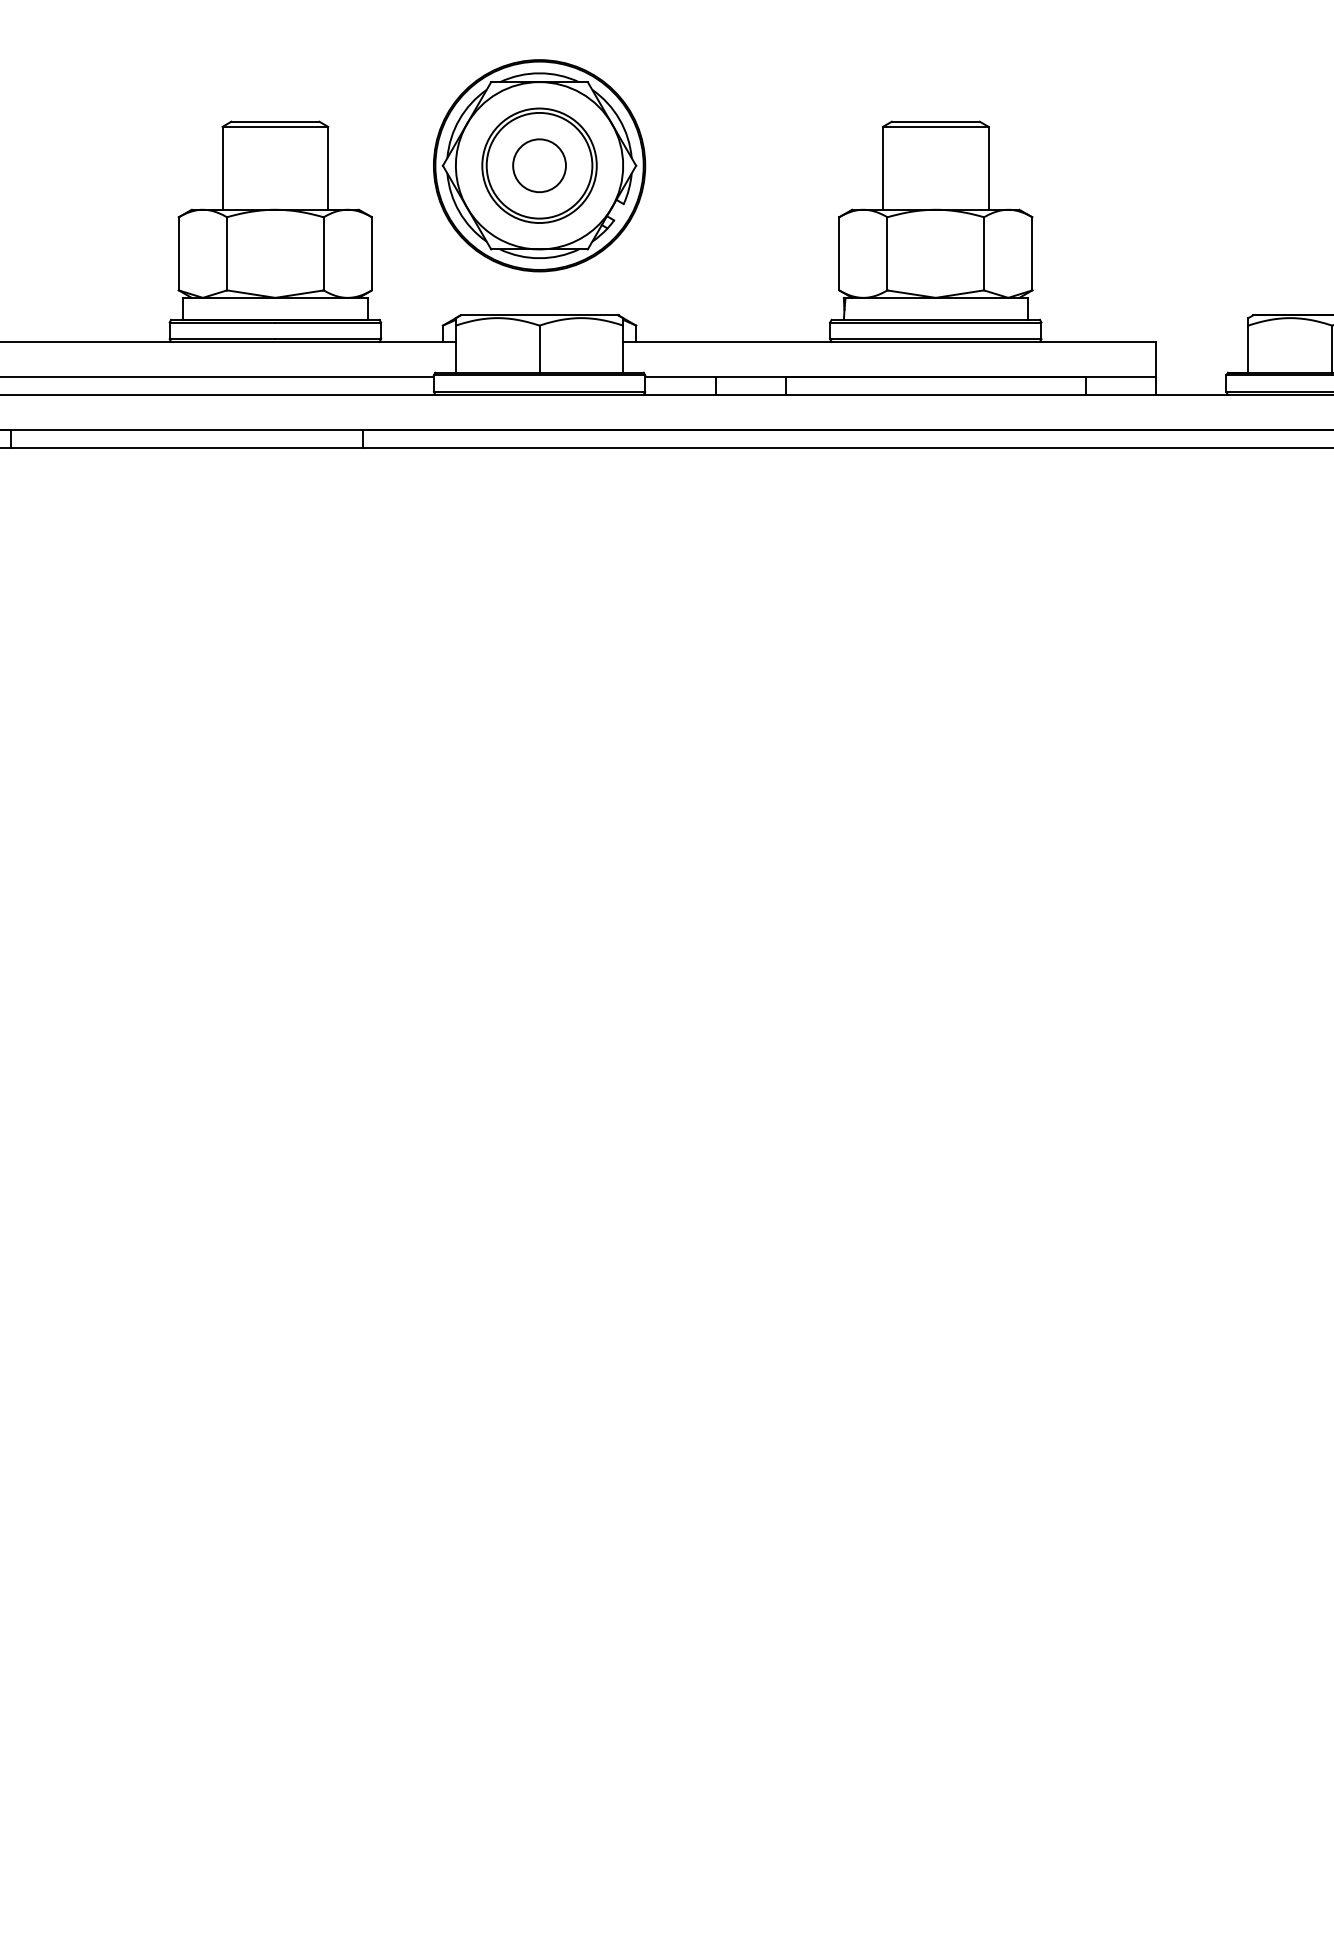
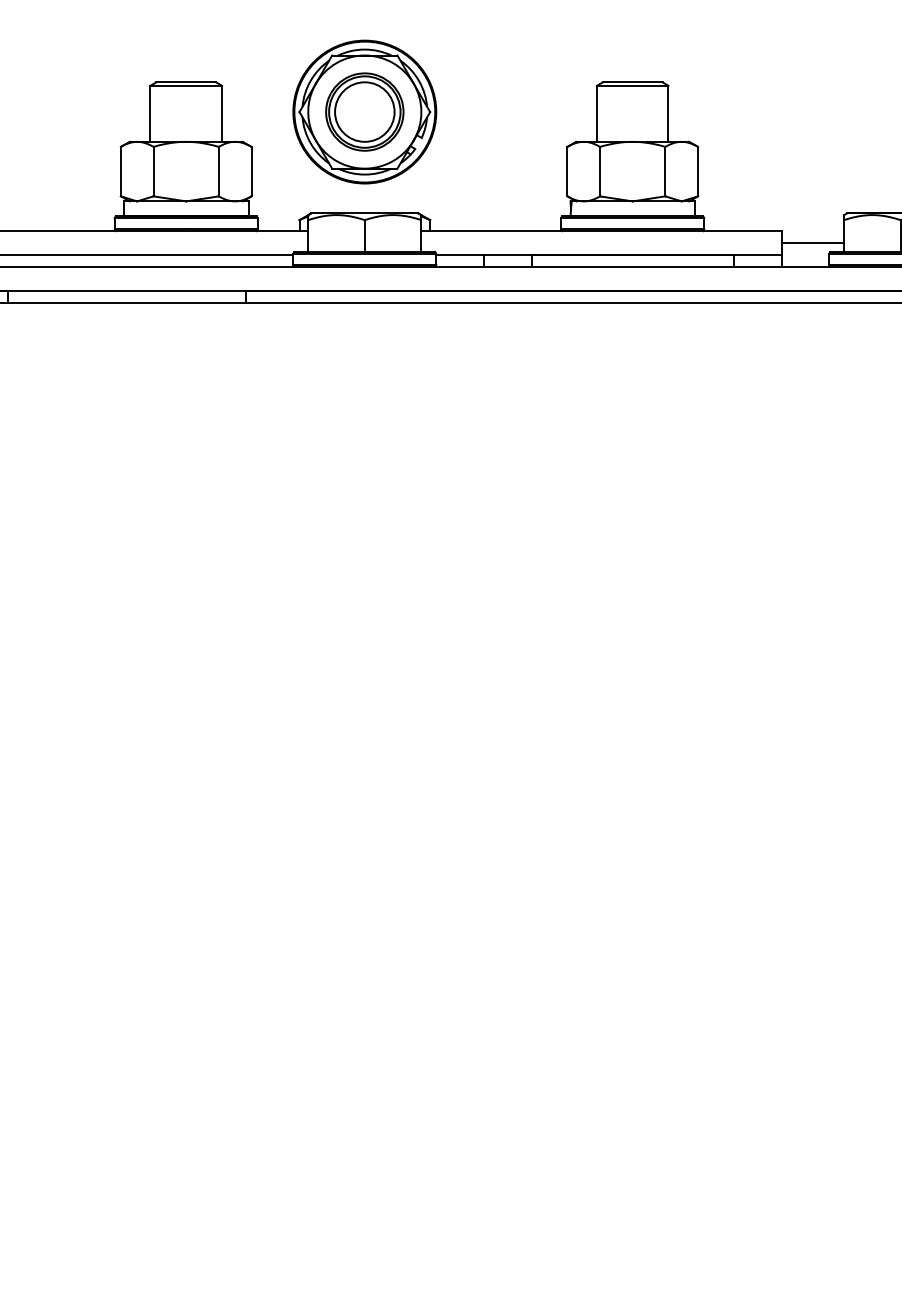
circle: (539, 164) -> (364, 111), size x1.67
line: (1201, 360) -> (812, 243), added

